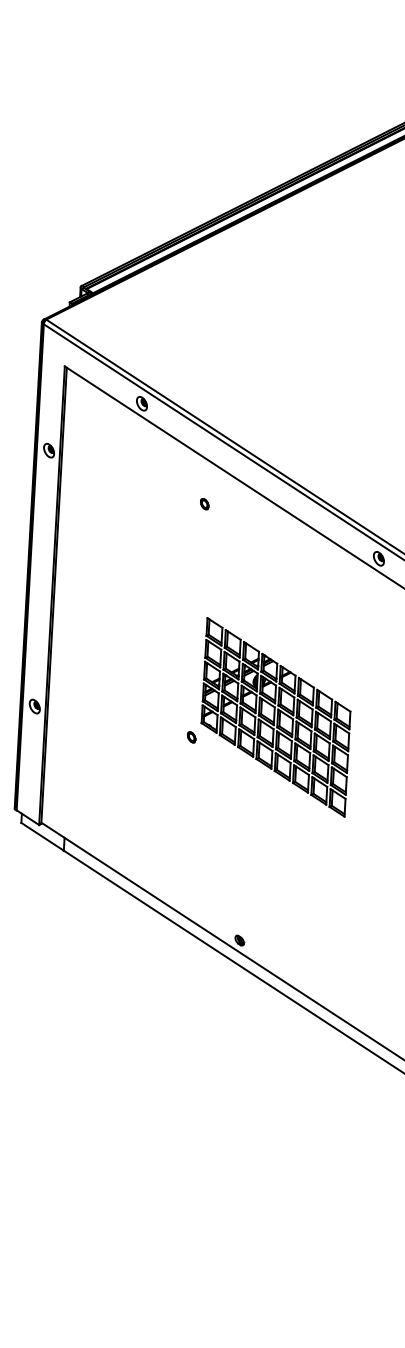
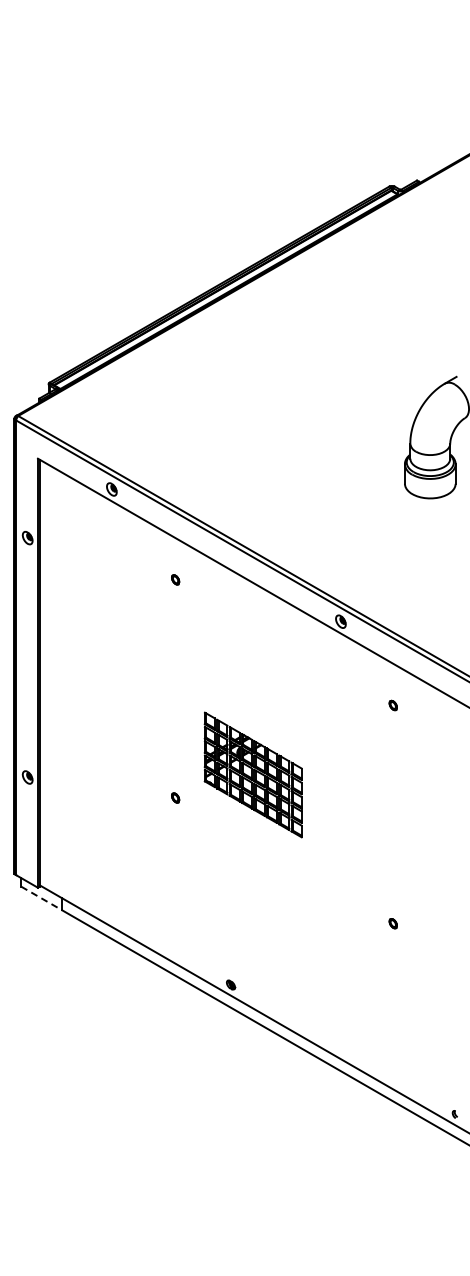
part: (276, 716) -> (253, 774), size x0.7
line: (42, 836) -> (41, 898), solid -> dashed

